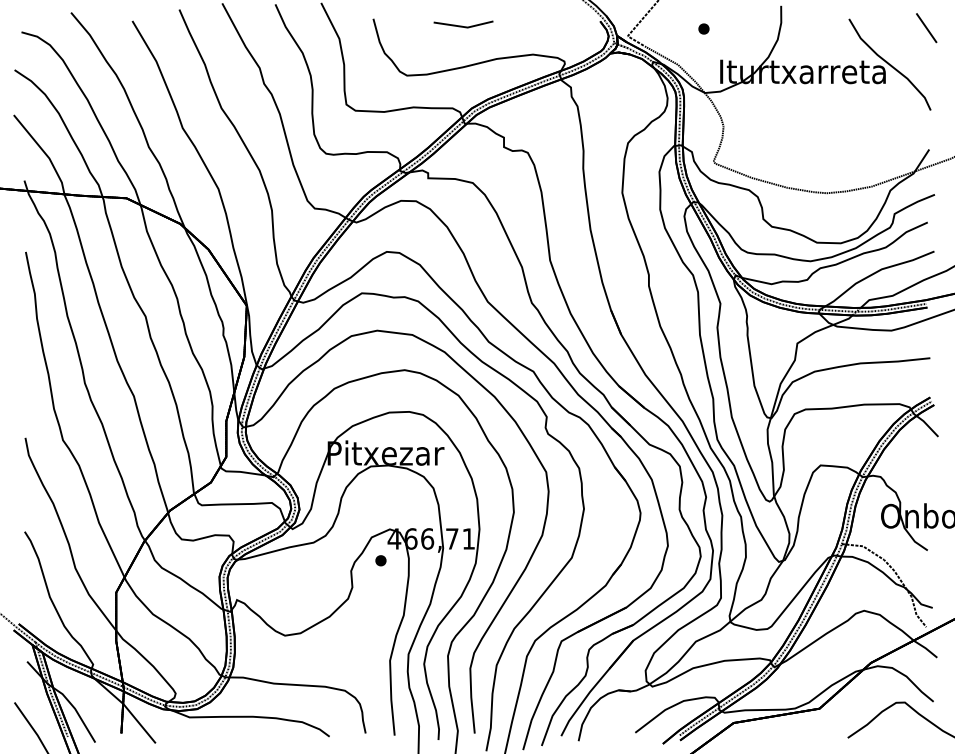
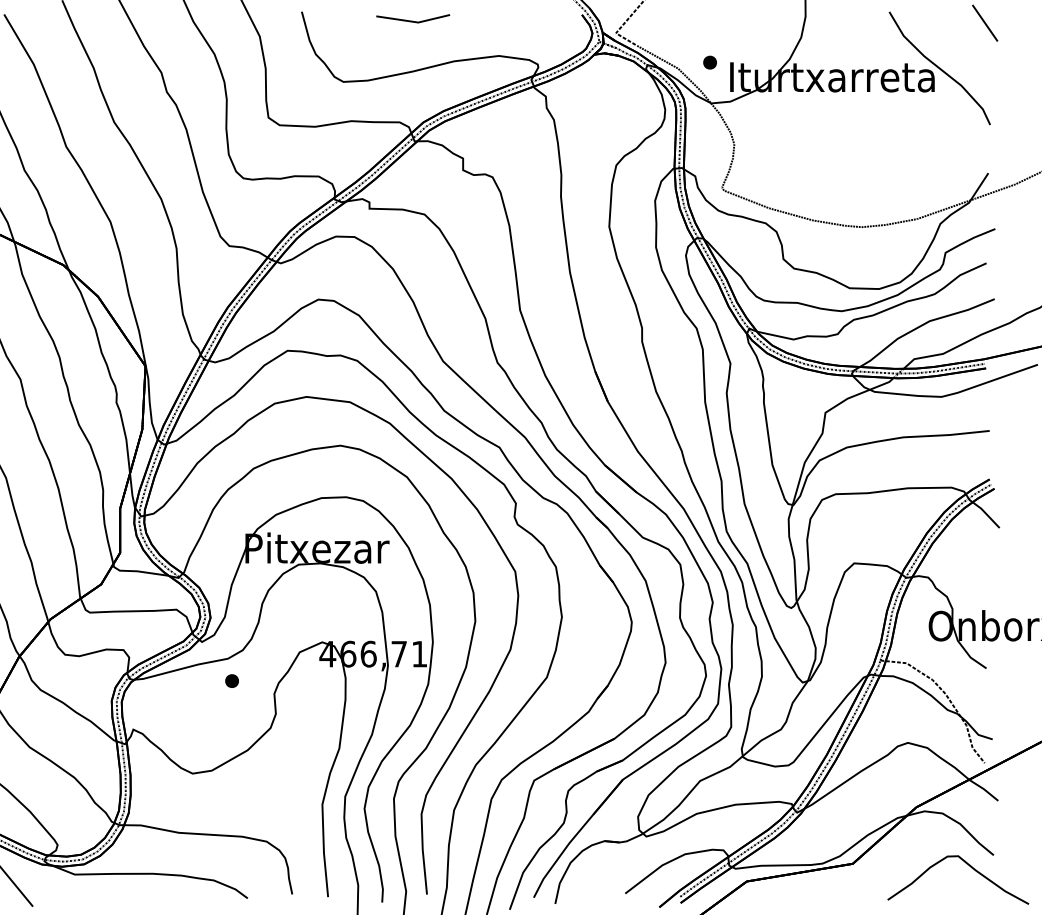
part: (703, 28) -> (709, 61), moved
part: (380, 560) -> (231, 680), moved

